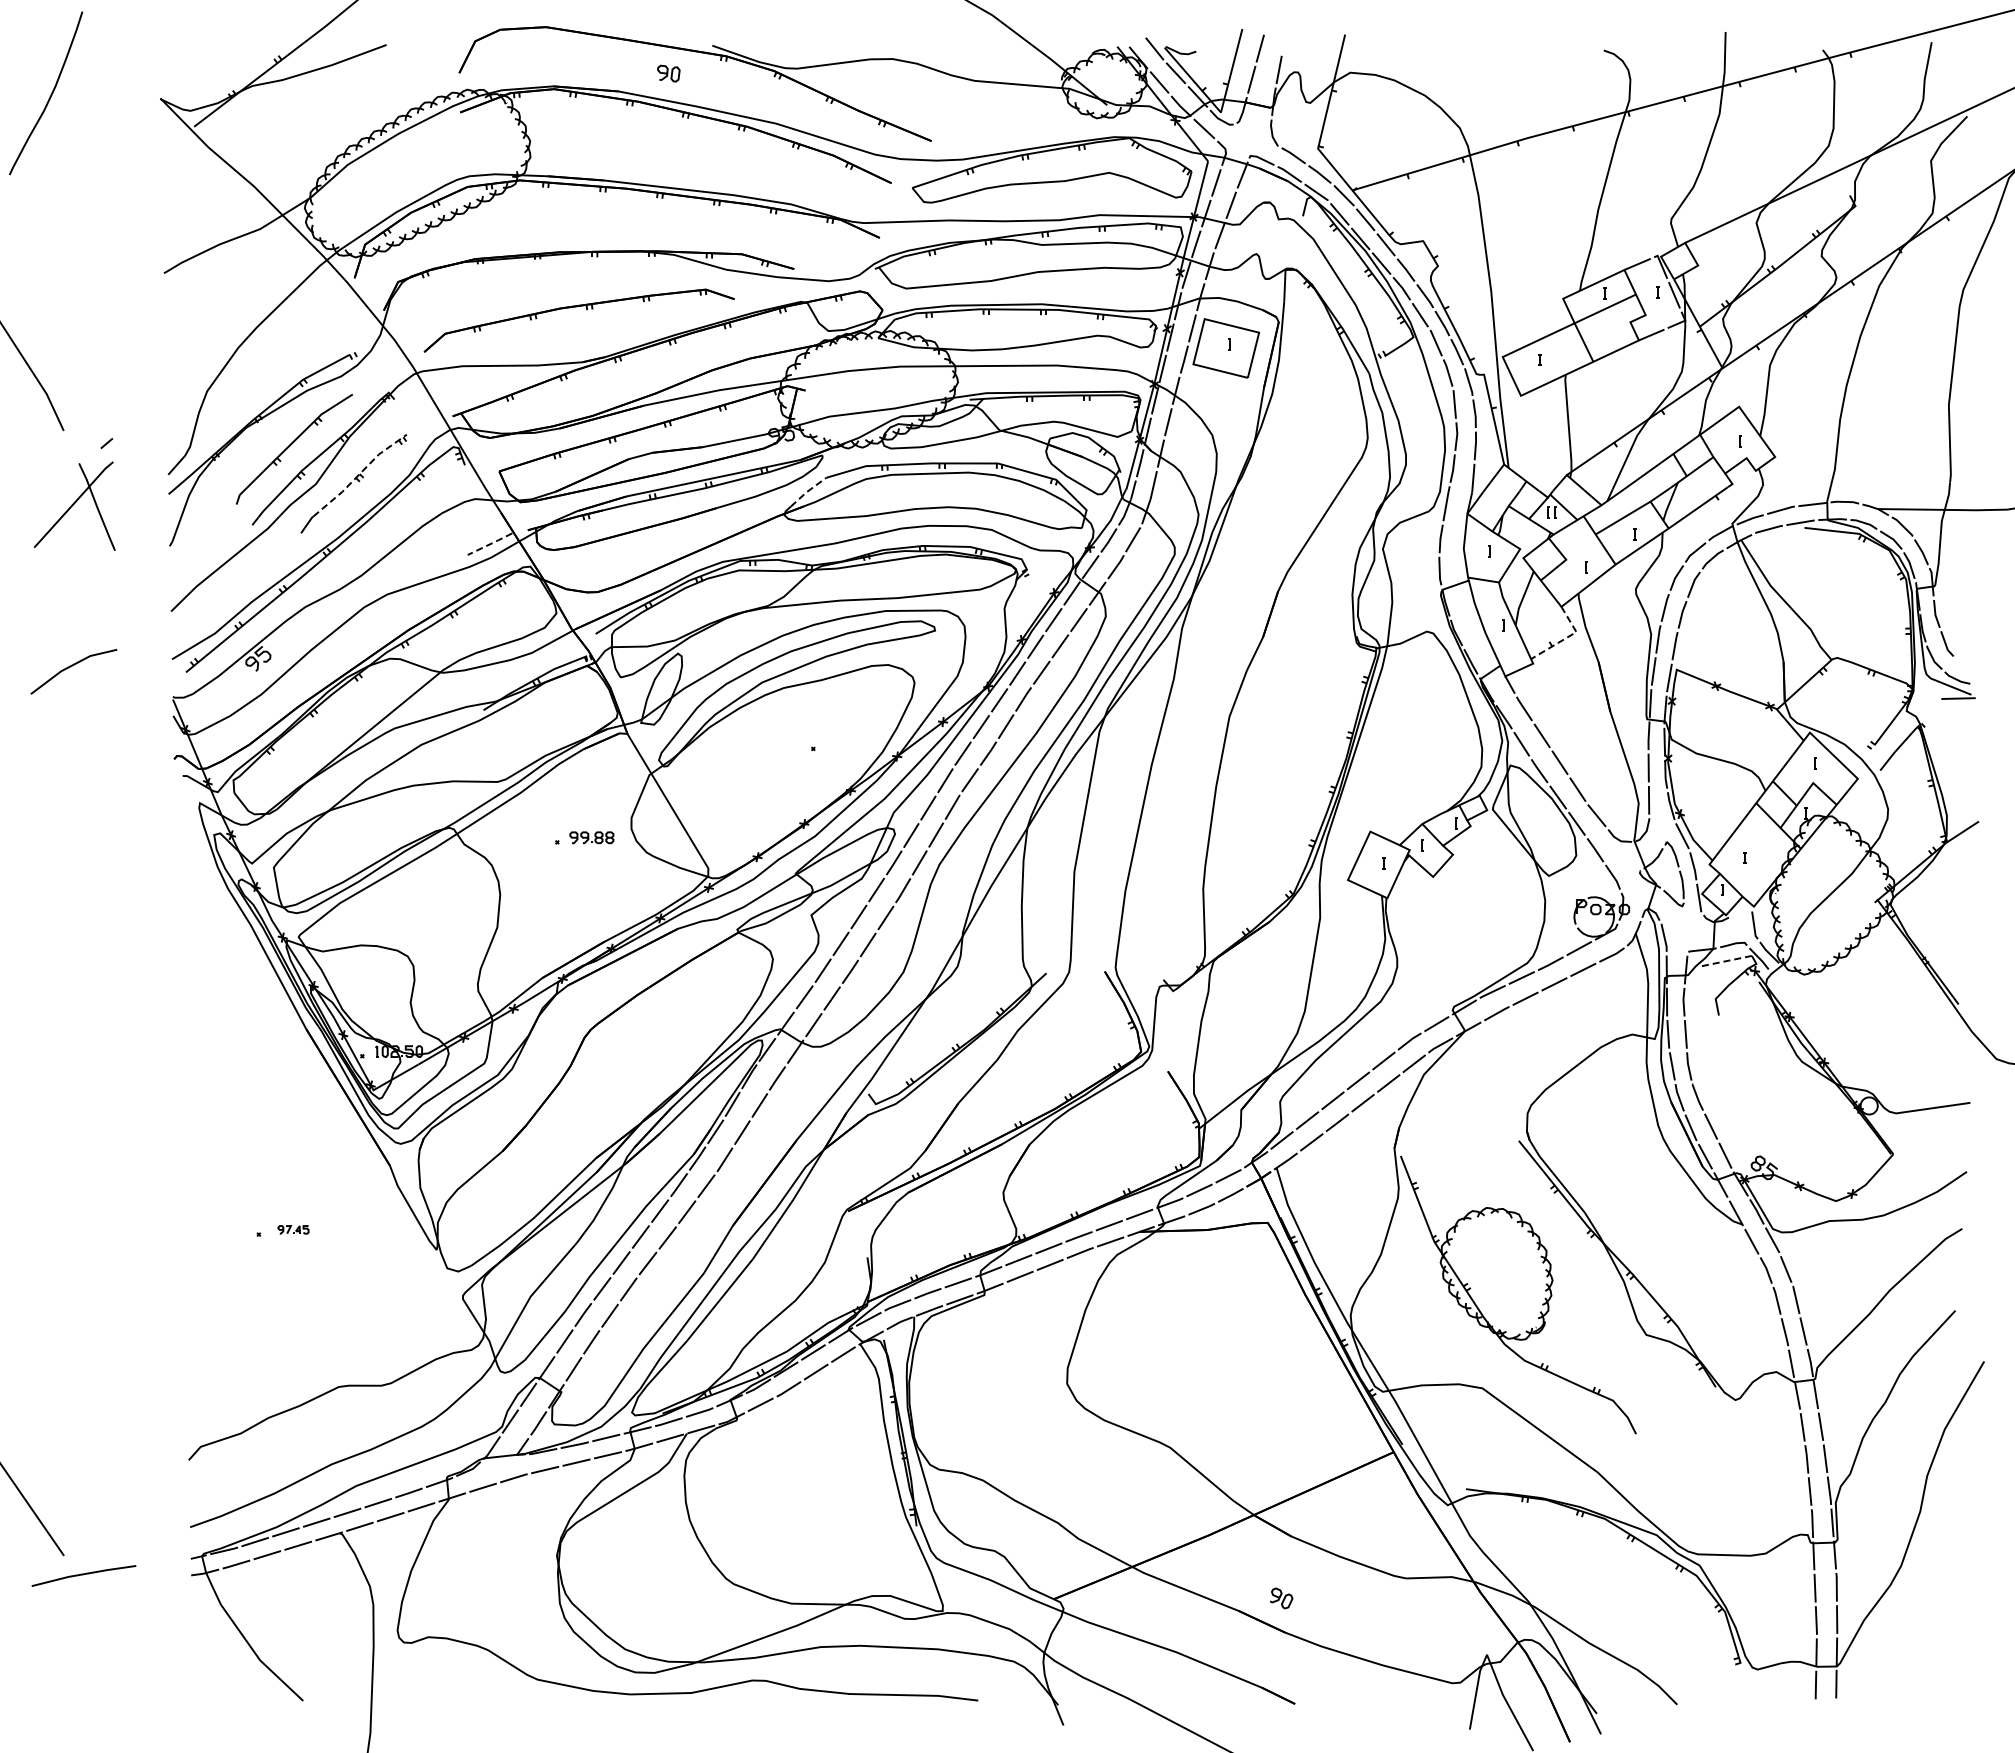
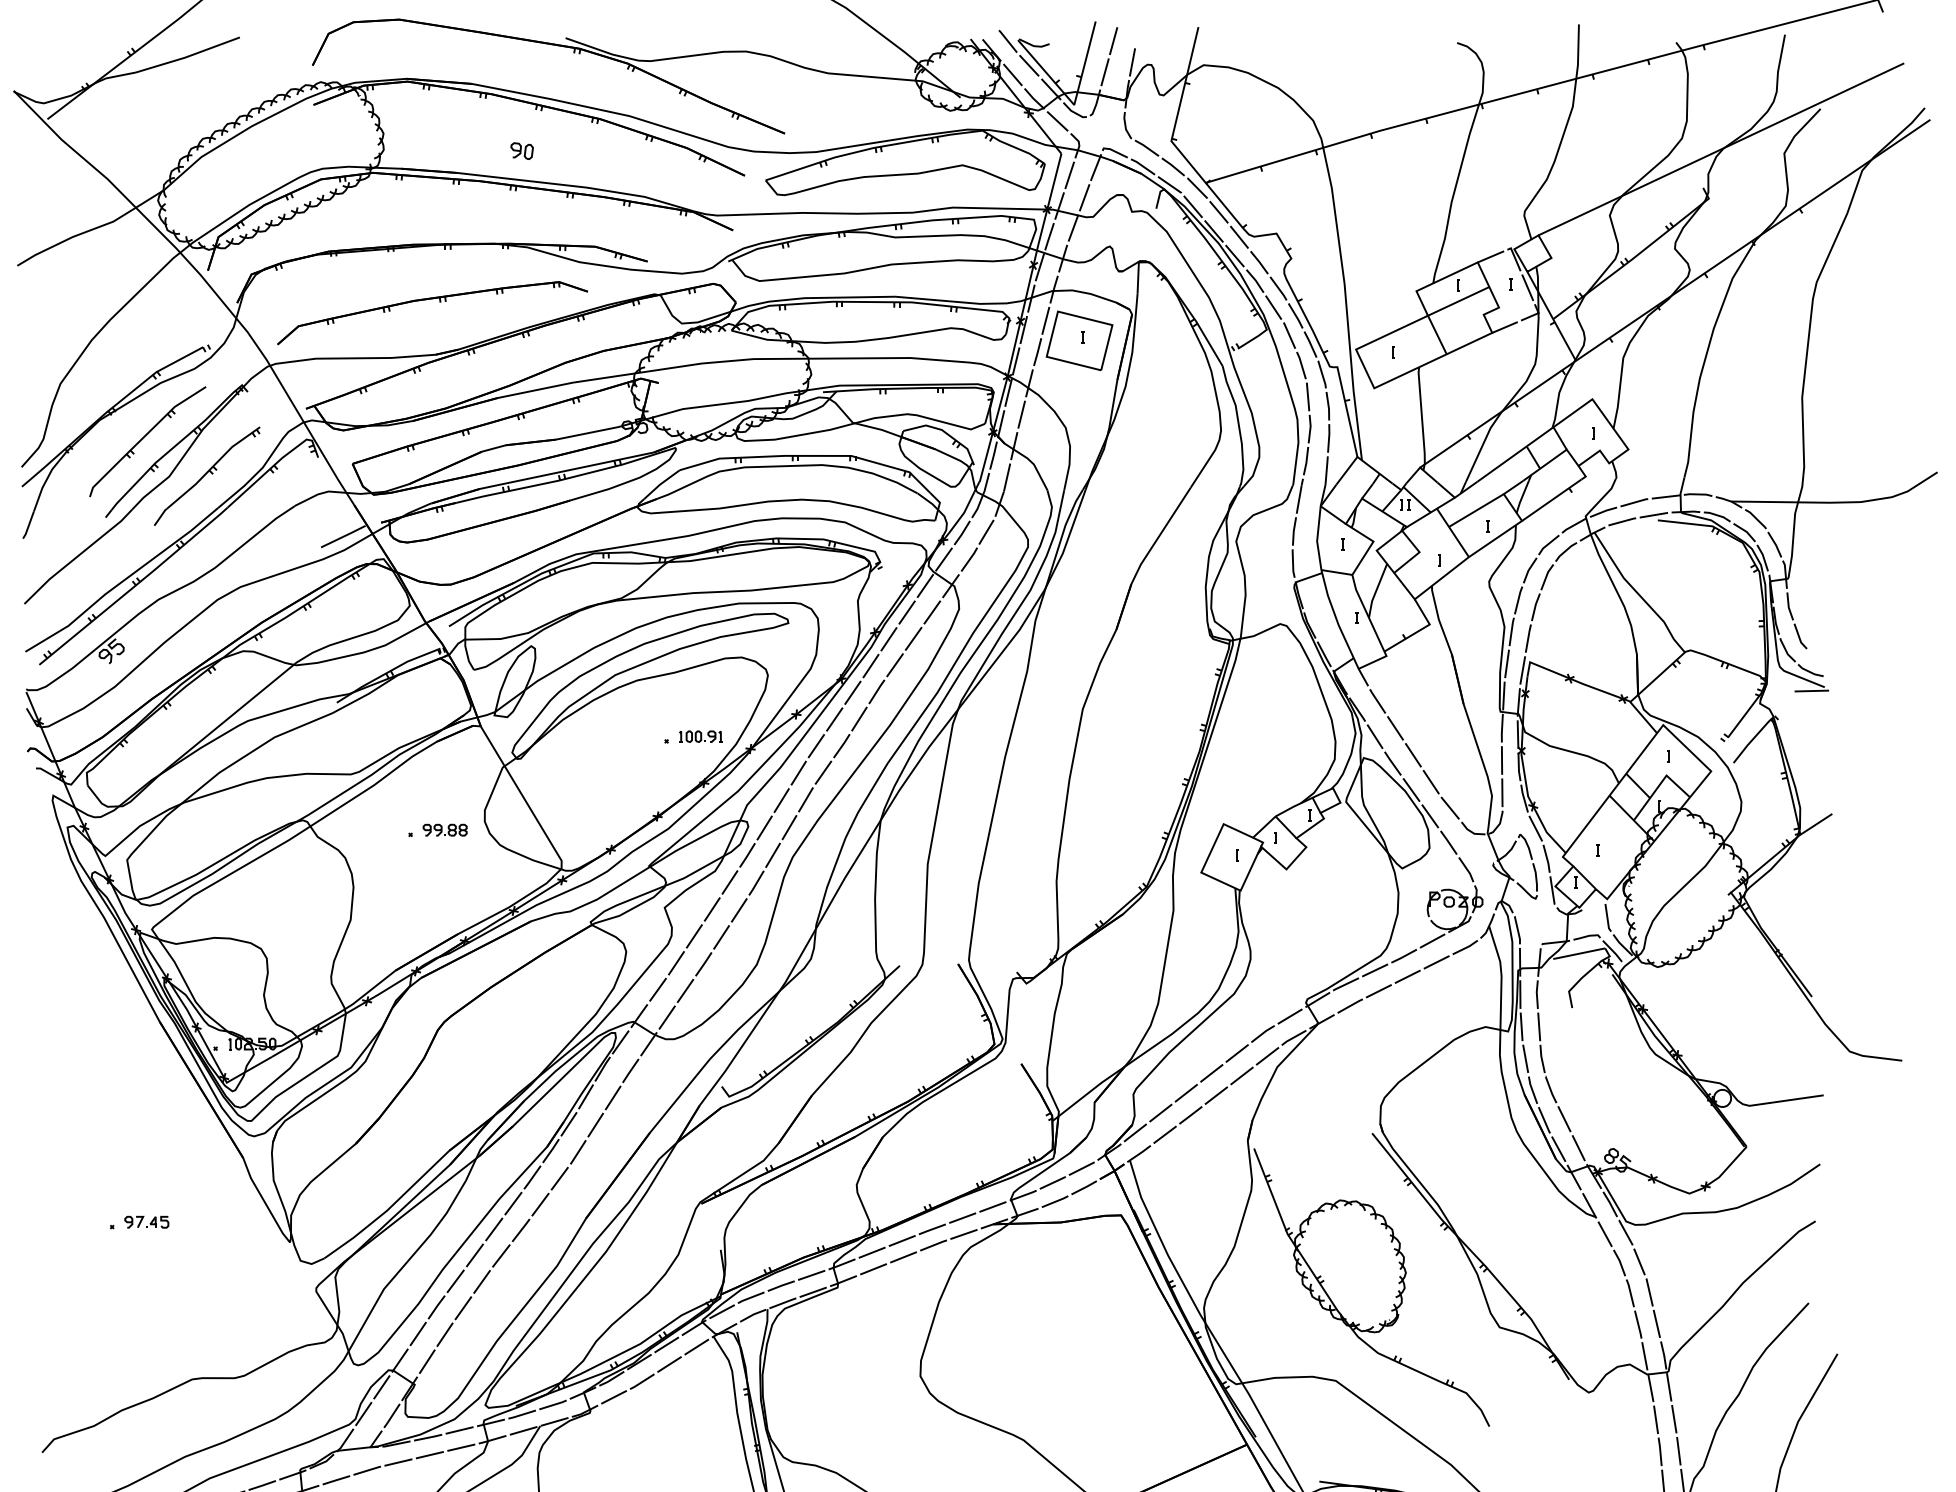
part: (668, 73) -> (521, 150), moved
line: (359, 474) -> (212, 466), dashed -> solid
line: (807, 491) -> (660, 483), dashed -> solid
line: (490, 544) -> (343, 536), dashed -> solid
line: (1566, 638) -> (1419, 630), dashed -> solid
part: (846, 744) -> (699, 736), added
line: (1726, 961) -> (1579, 953), dashed -> solid
part: (293, 1229) -> (146, 1221), size x1.43

